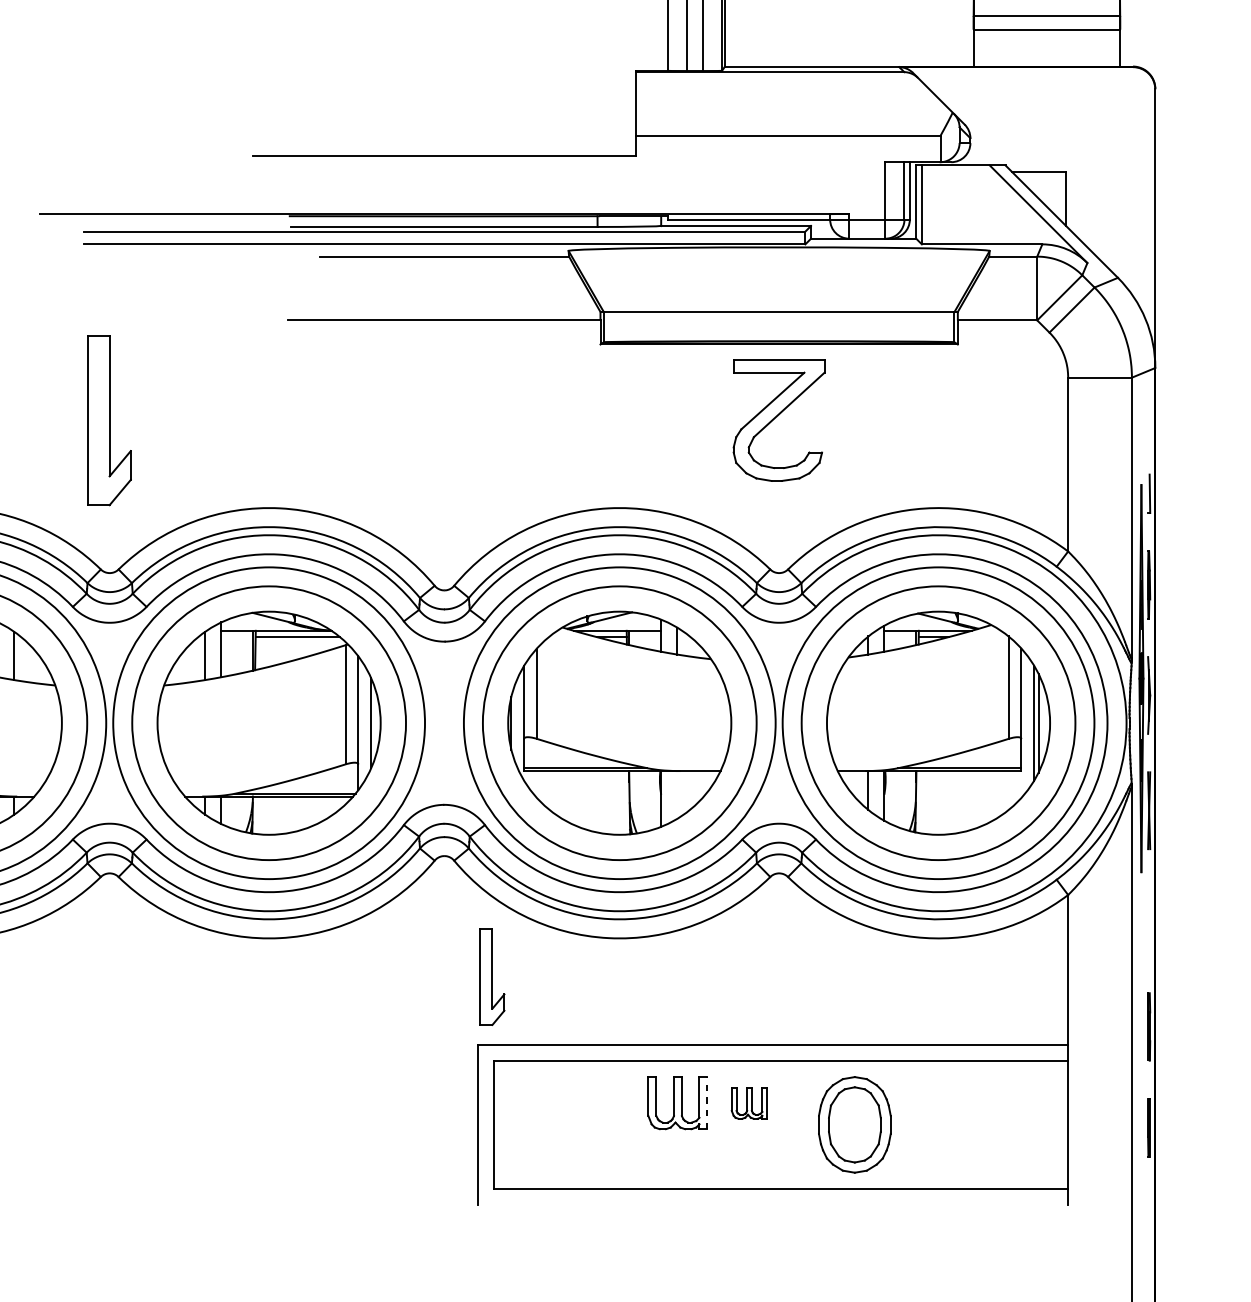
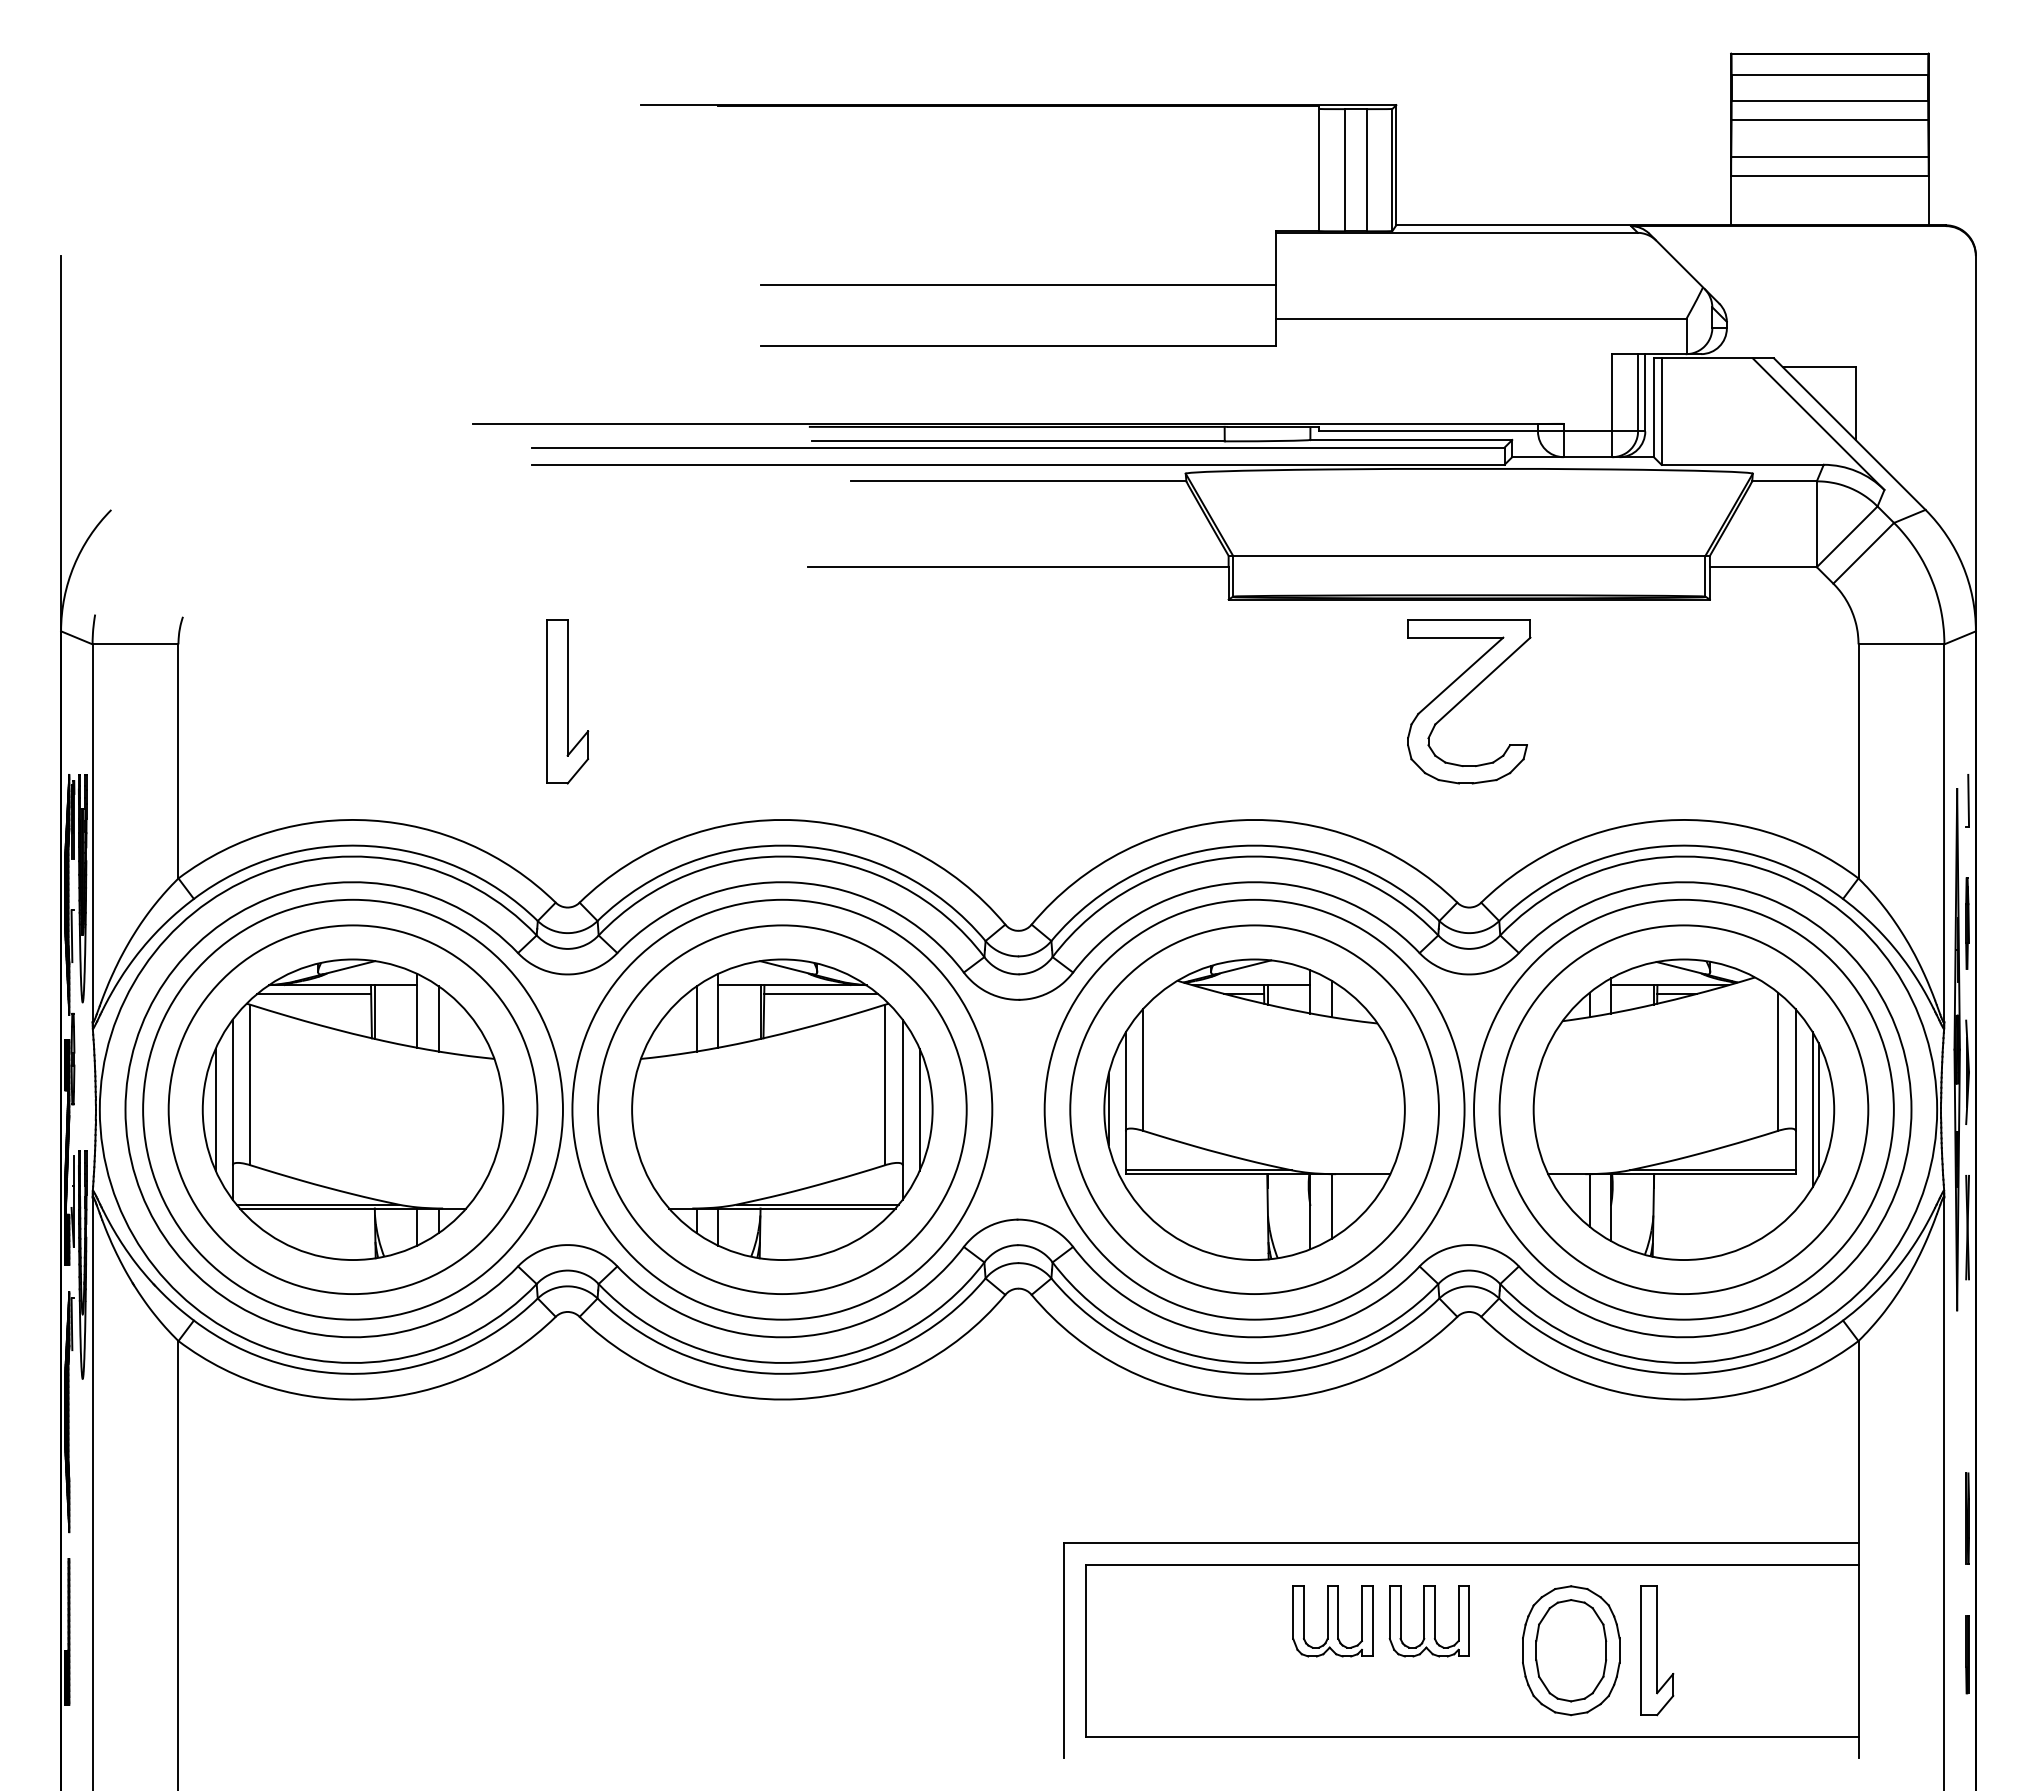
line: (444, 111) -> (1018, 285), added
part: (109, 420) -> (567, 701), size x0.71
line: (676, 795) -> (1331, 1206), added
part: (492, 976) -> (1657, 1650), moved
line: (707, 1102) -> (1372, 1620), dashed -> solid
part: (748, 1103) -> (1428, 1621), size x1.67

